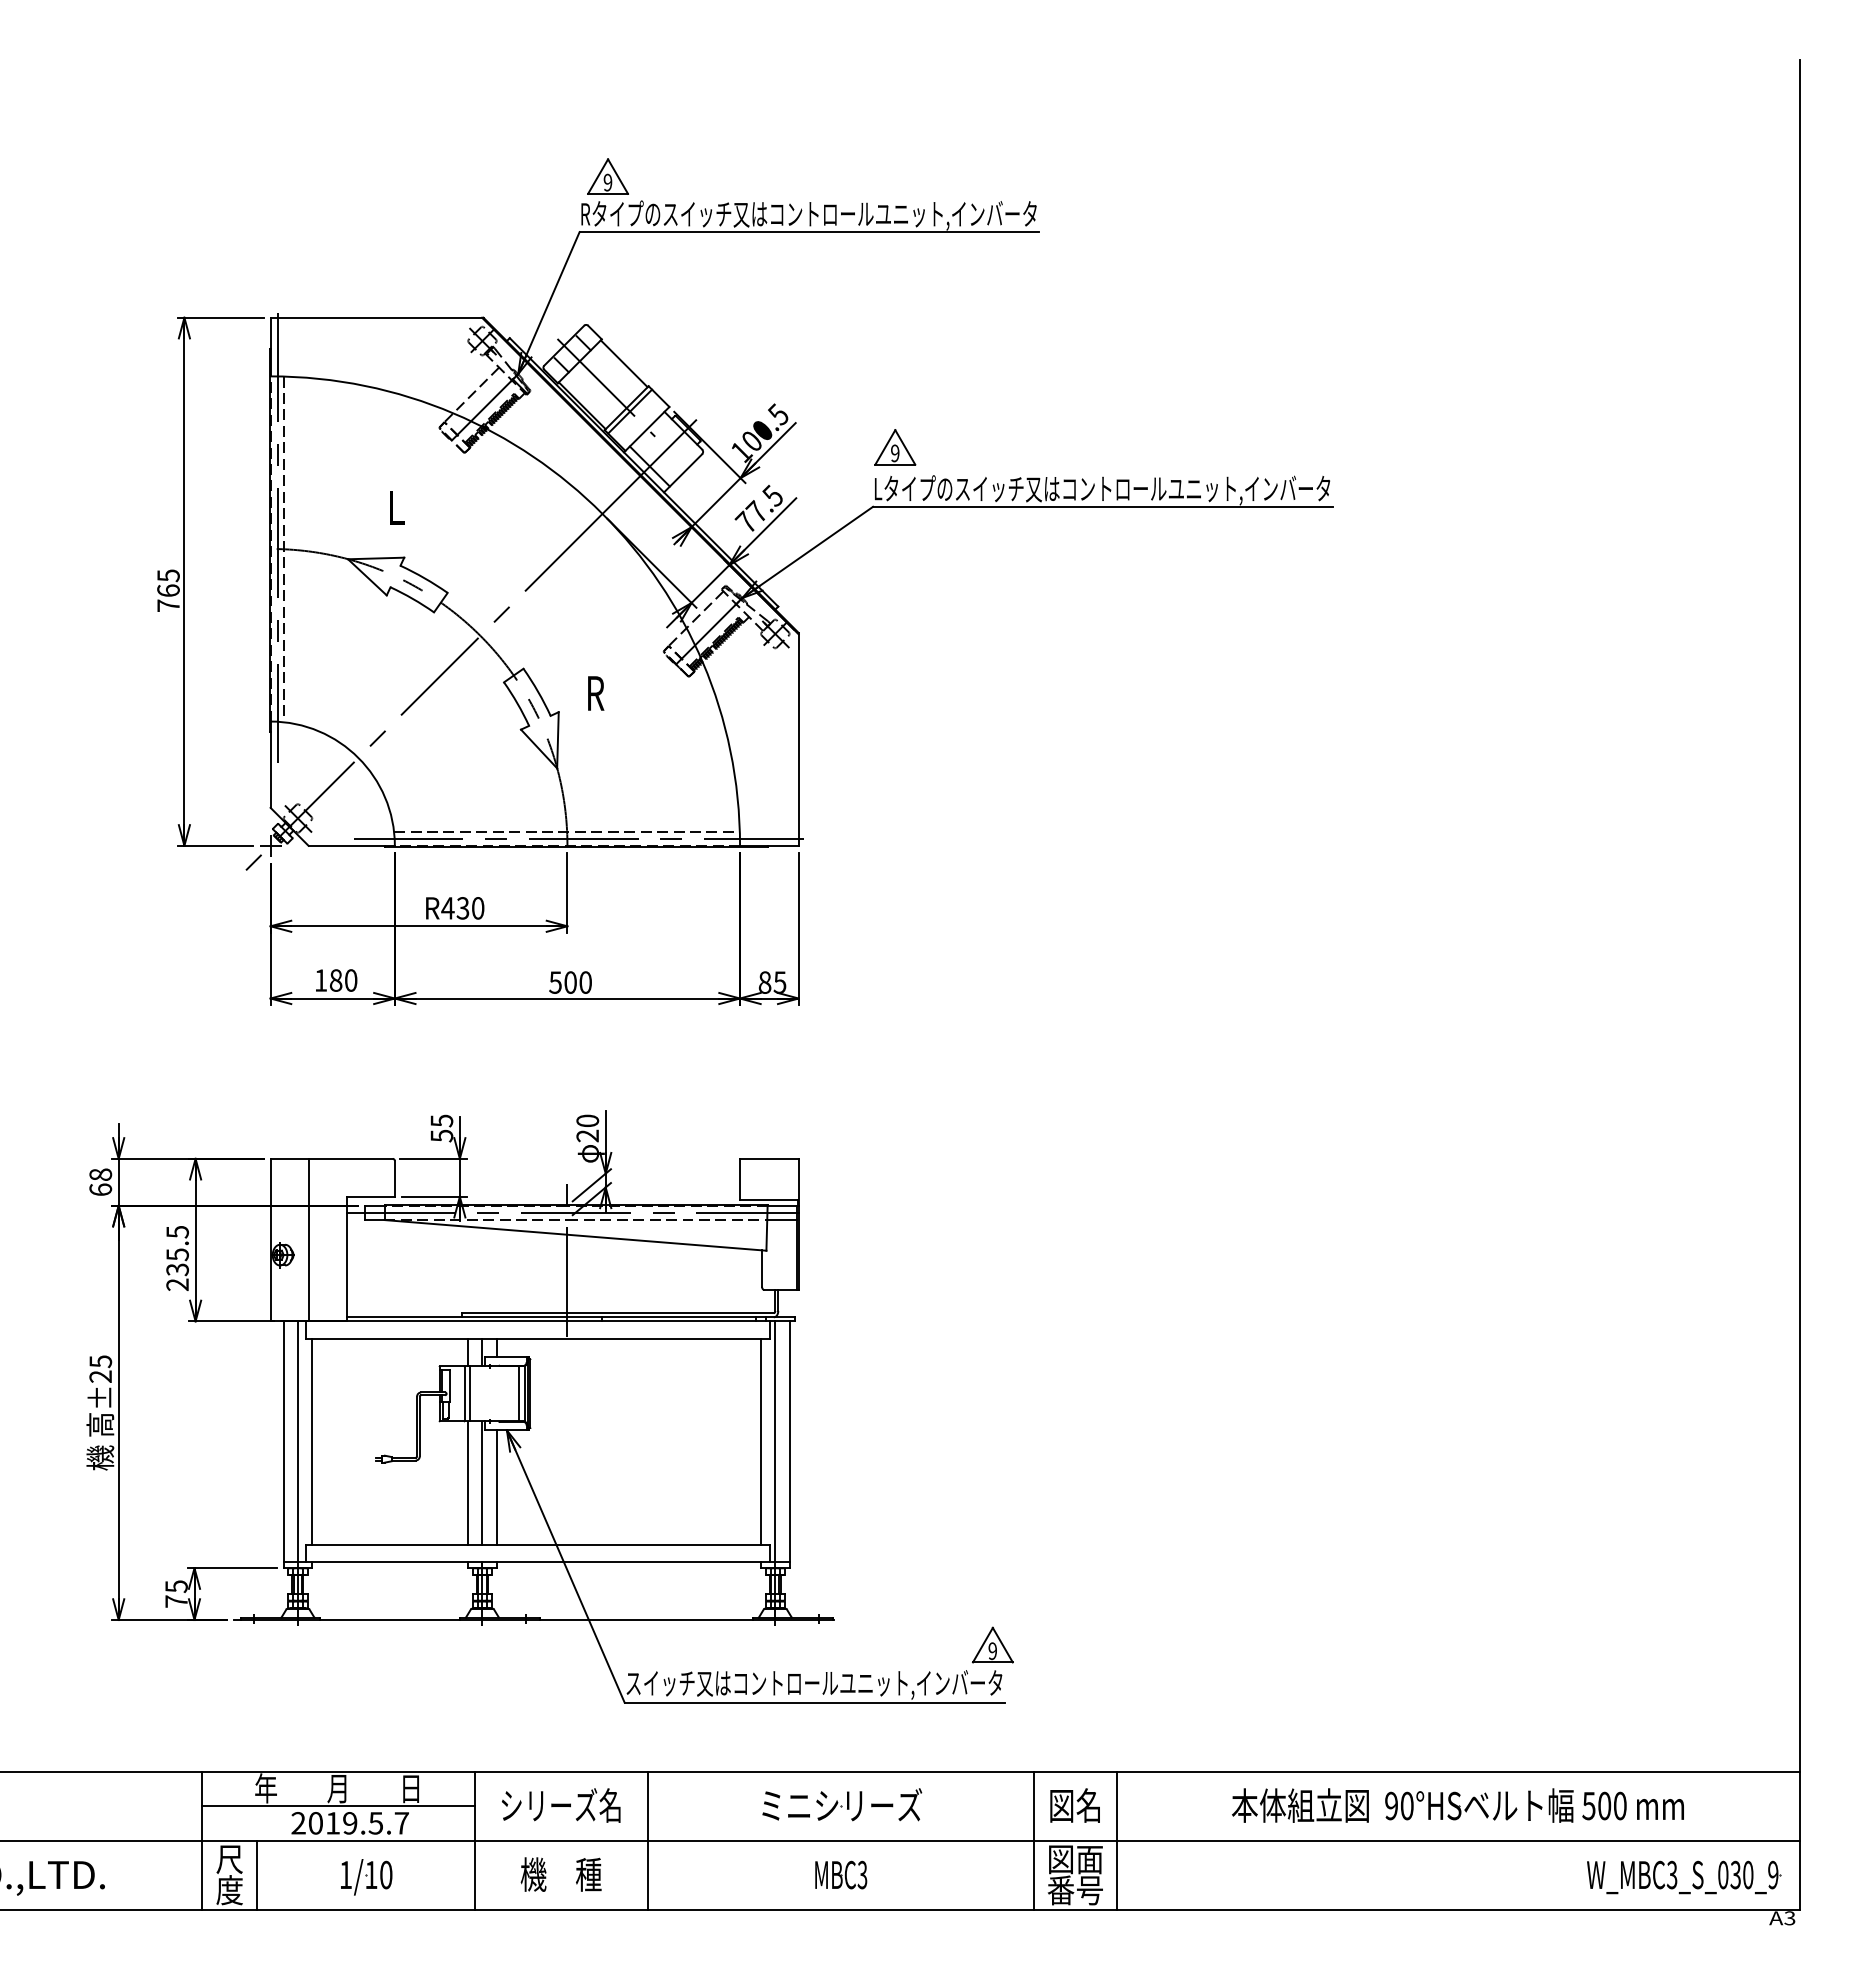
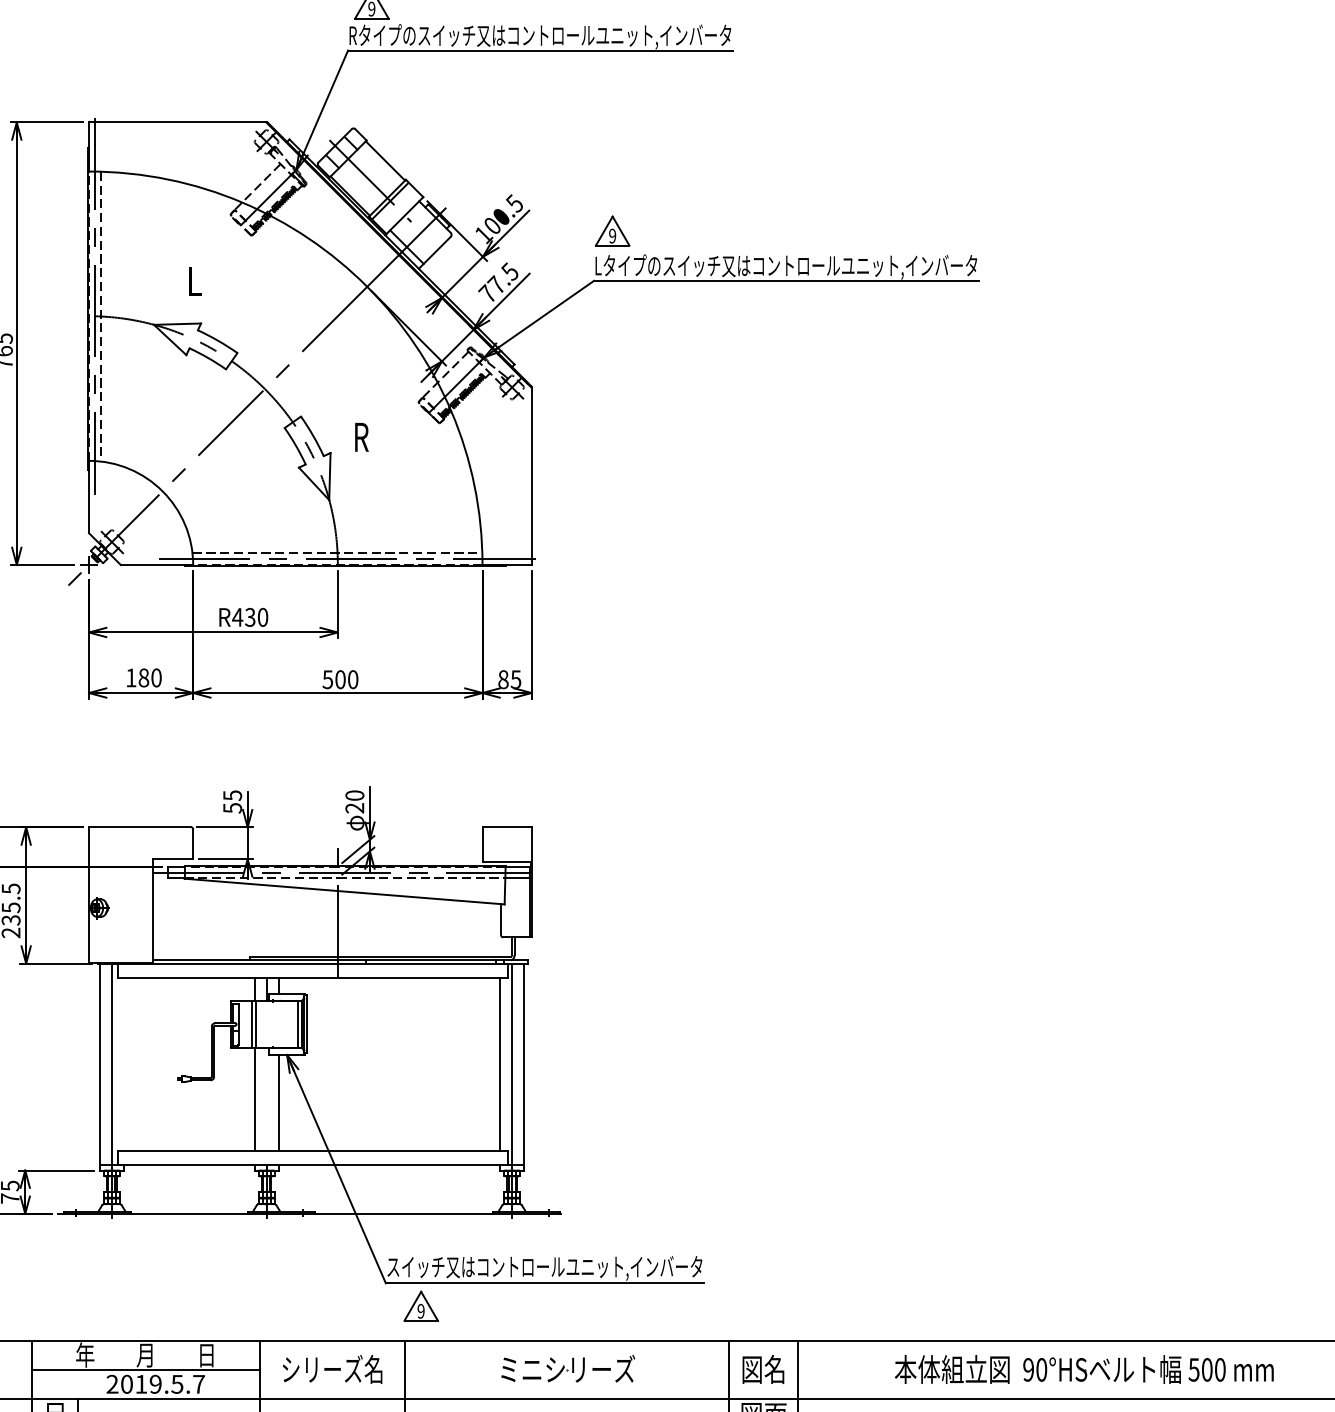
line: (308, 1239) -> (120, 895), removed
line: (312, 1441) -> (124, 1064), removed
line: (482, 1482) -> (266, 1098), removed
part: (992, 1644) -> (420, 1305), moved

